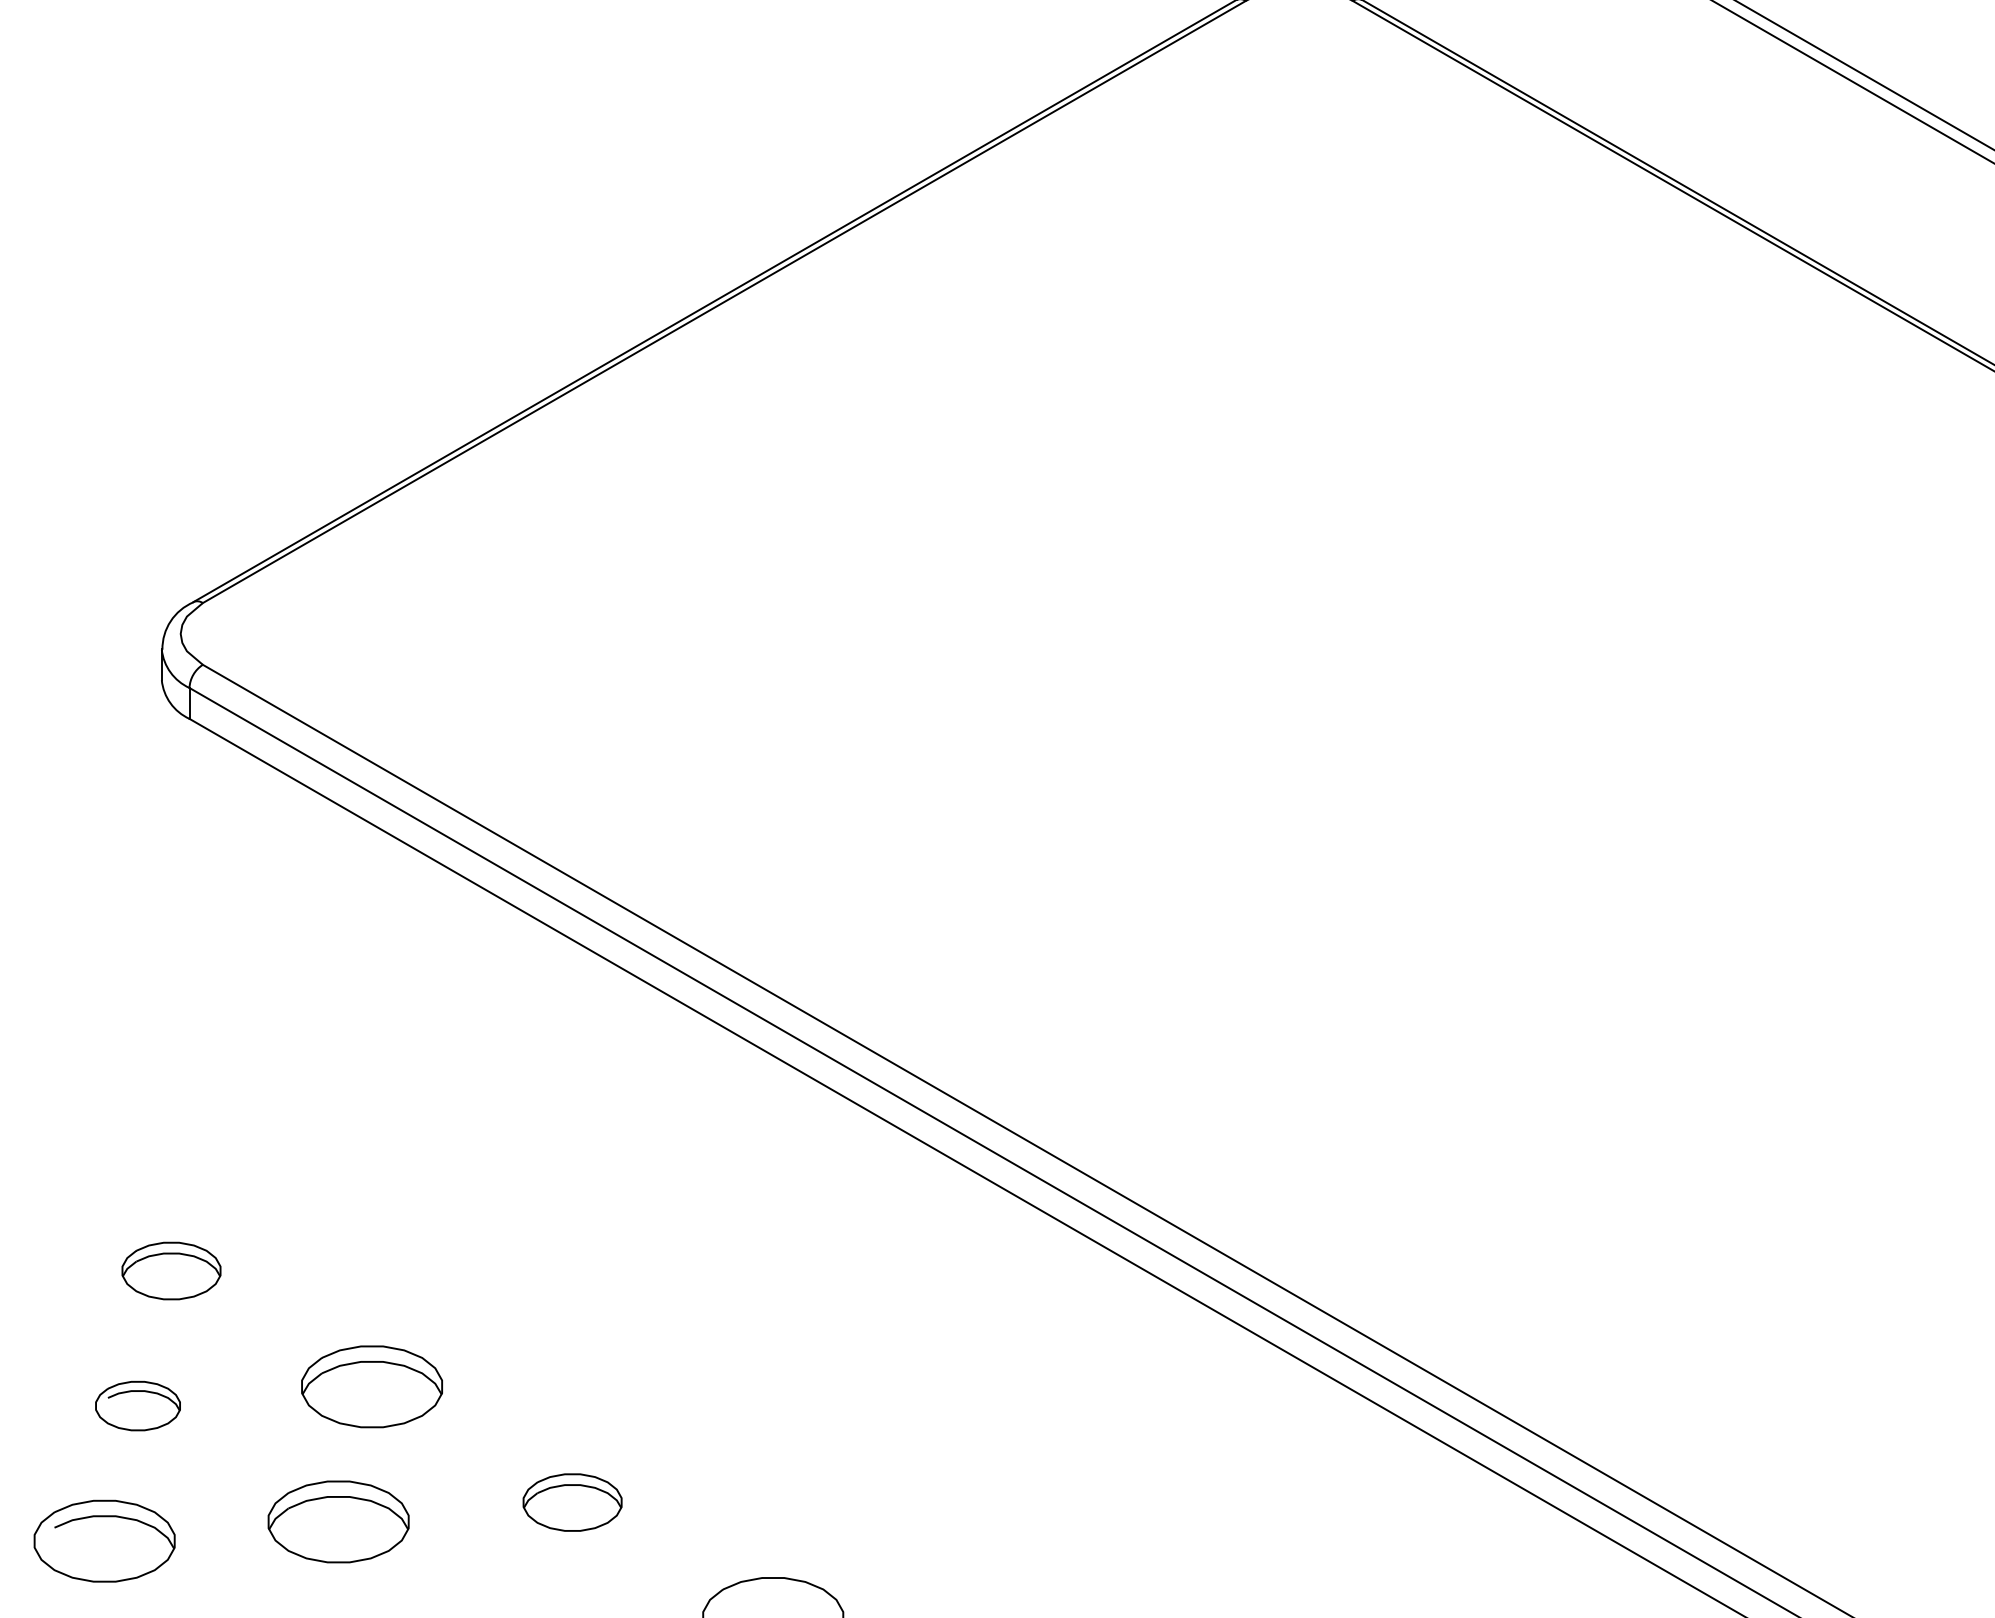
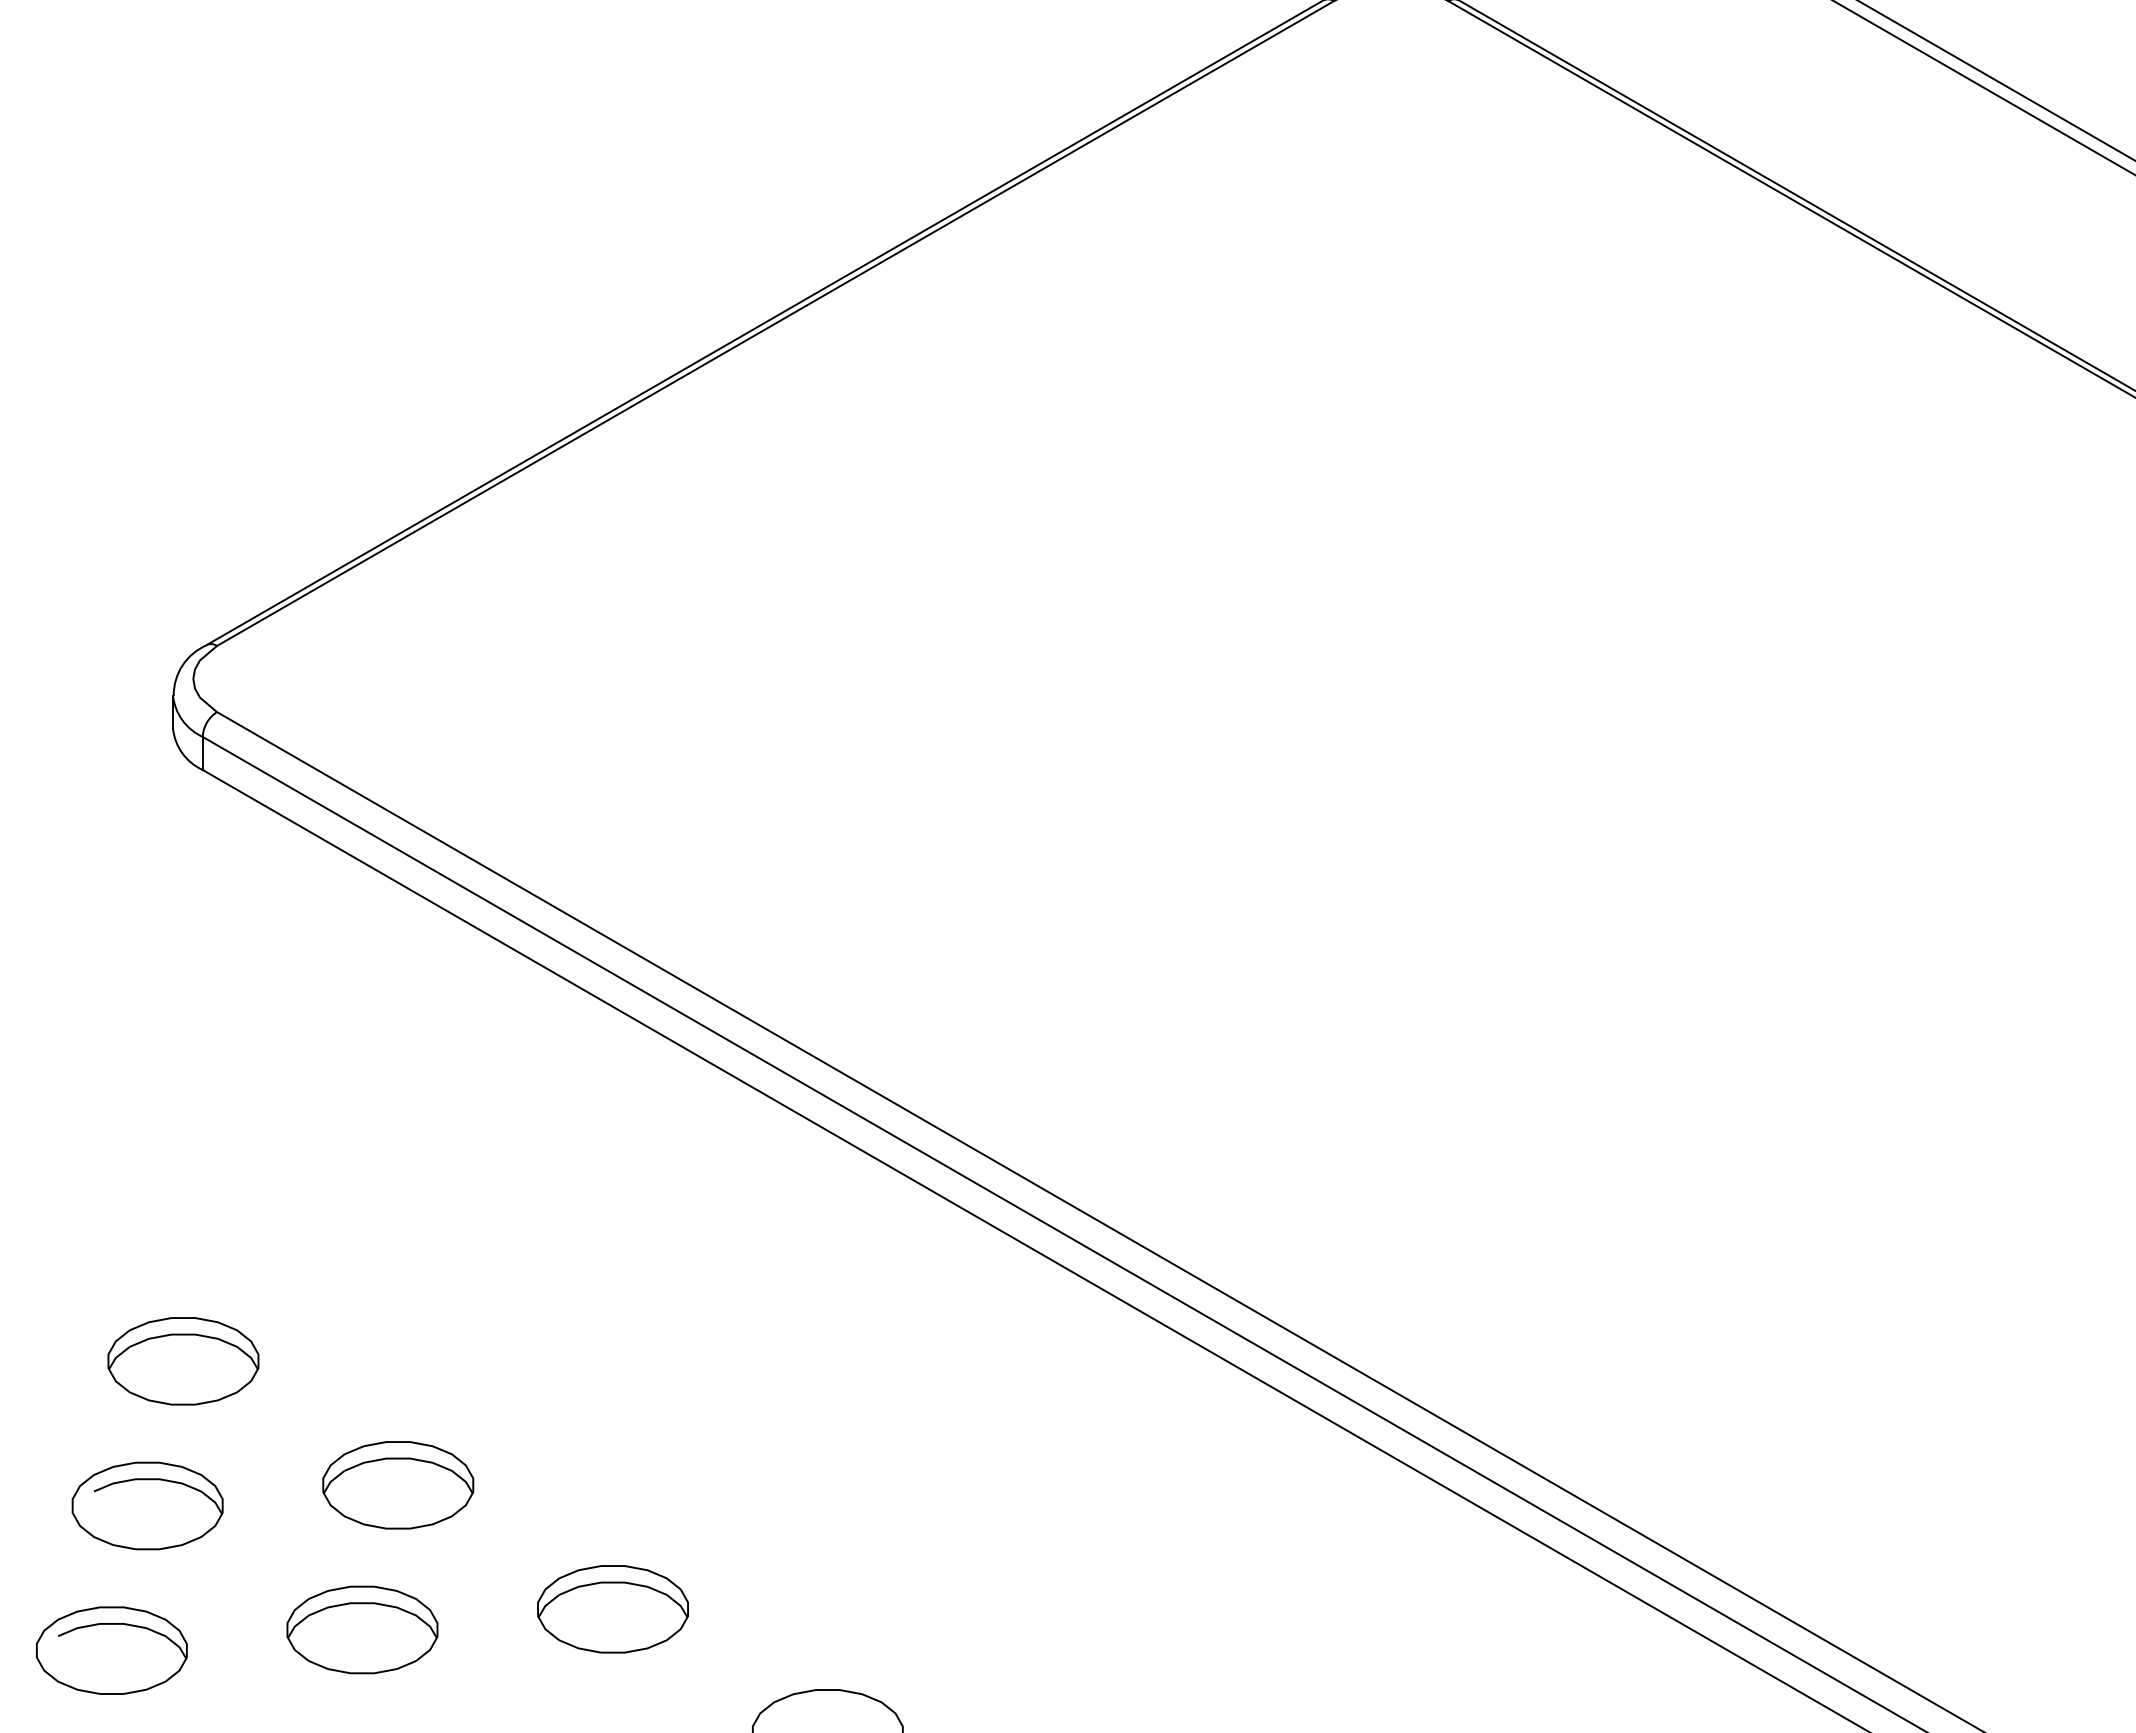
part: (171, 1270) -> (183, 1360), size x1.43
part: (137, 1405) -> (147, 1505), size x1.67
part: (572, 1502) -> (612, 1609), size x1.43

